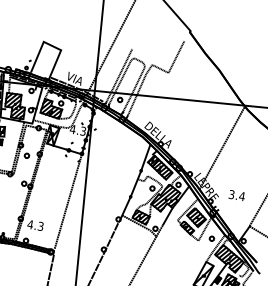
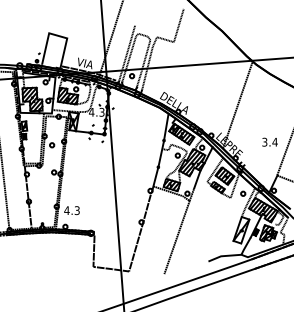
text: (236, 194) -> (269, 141), moved
line: (68, 200) -> (99, 181), removed

